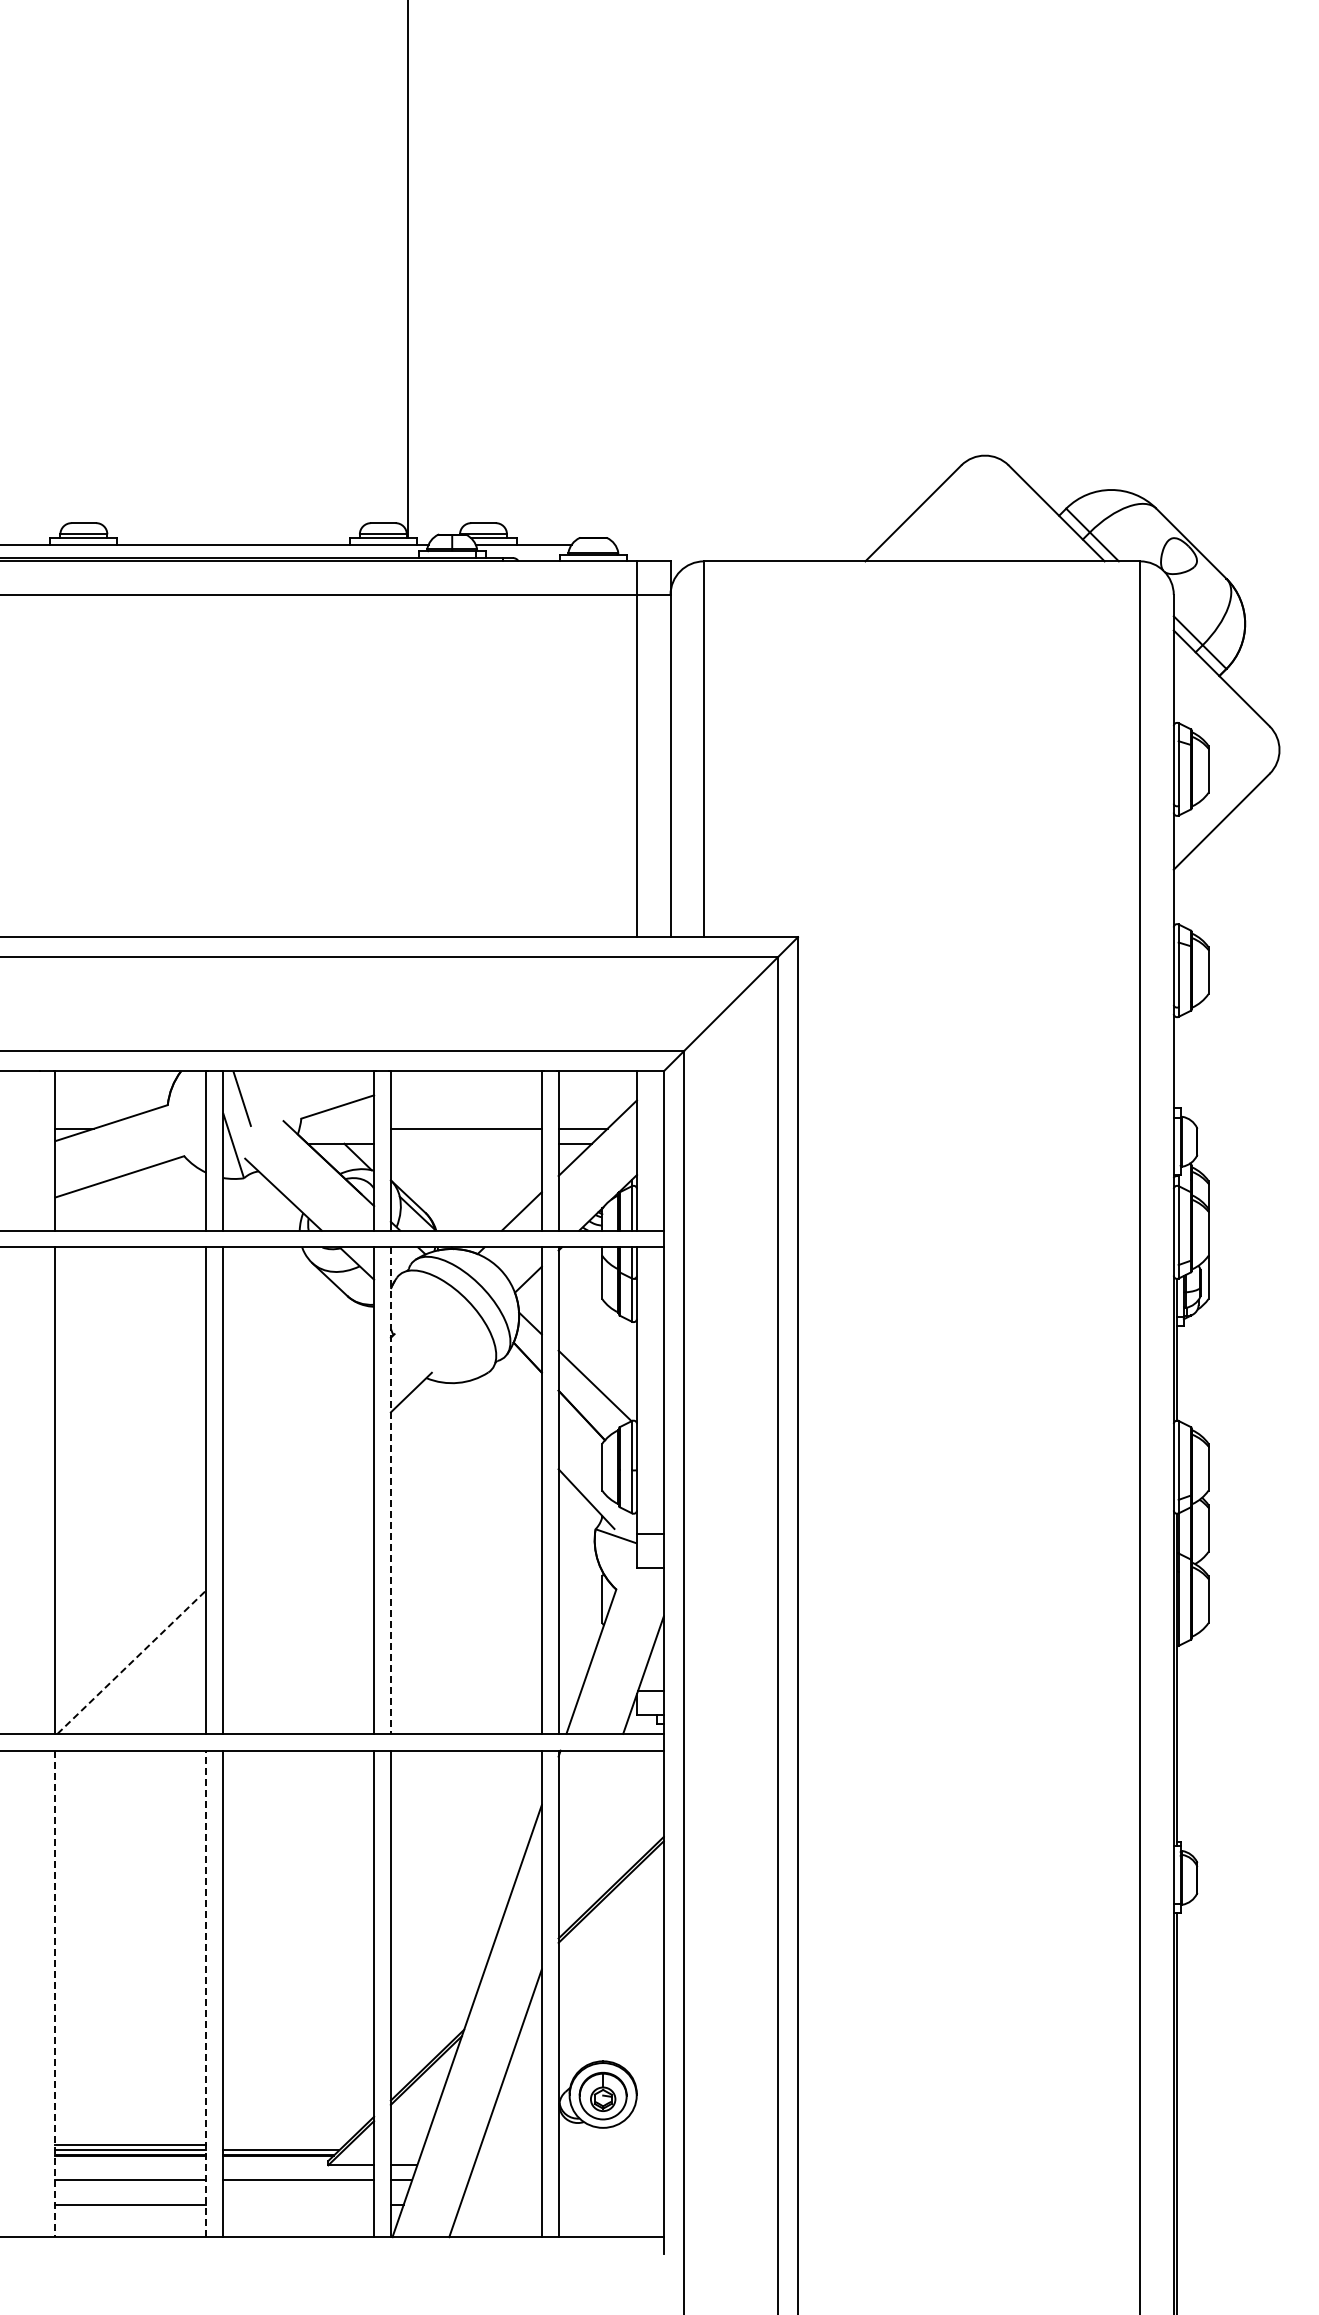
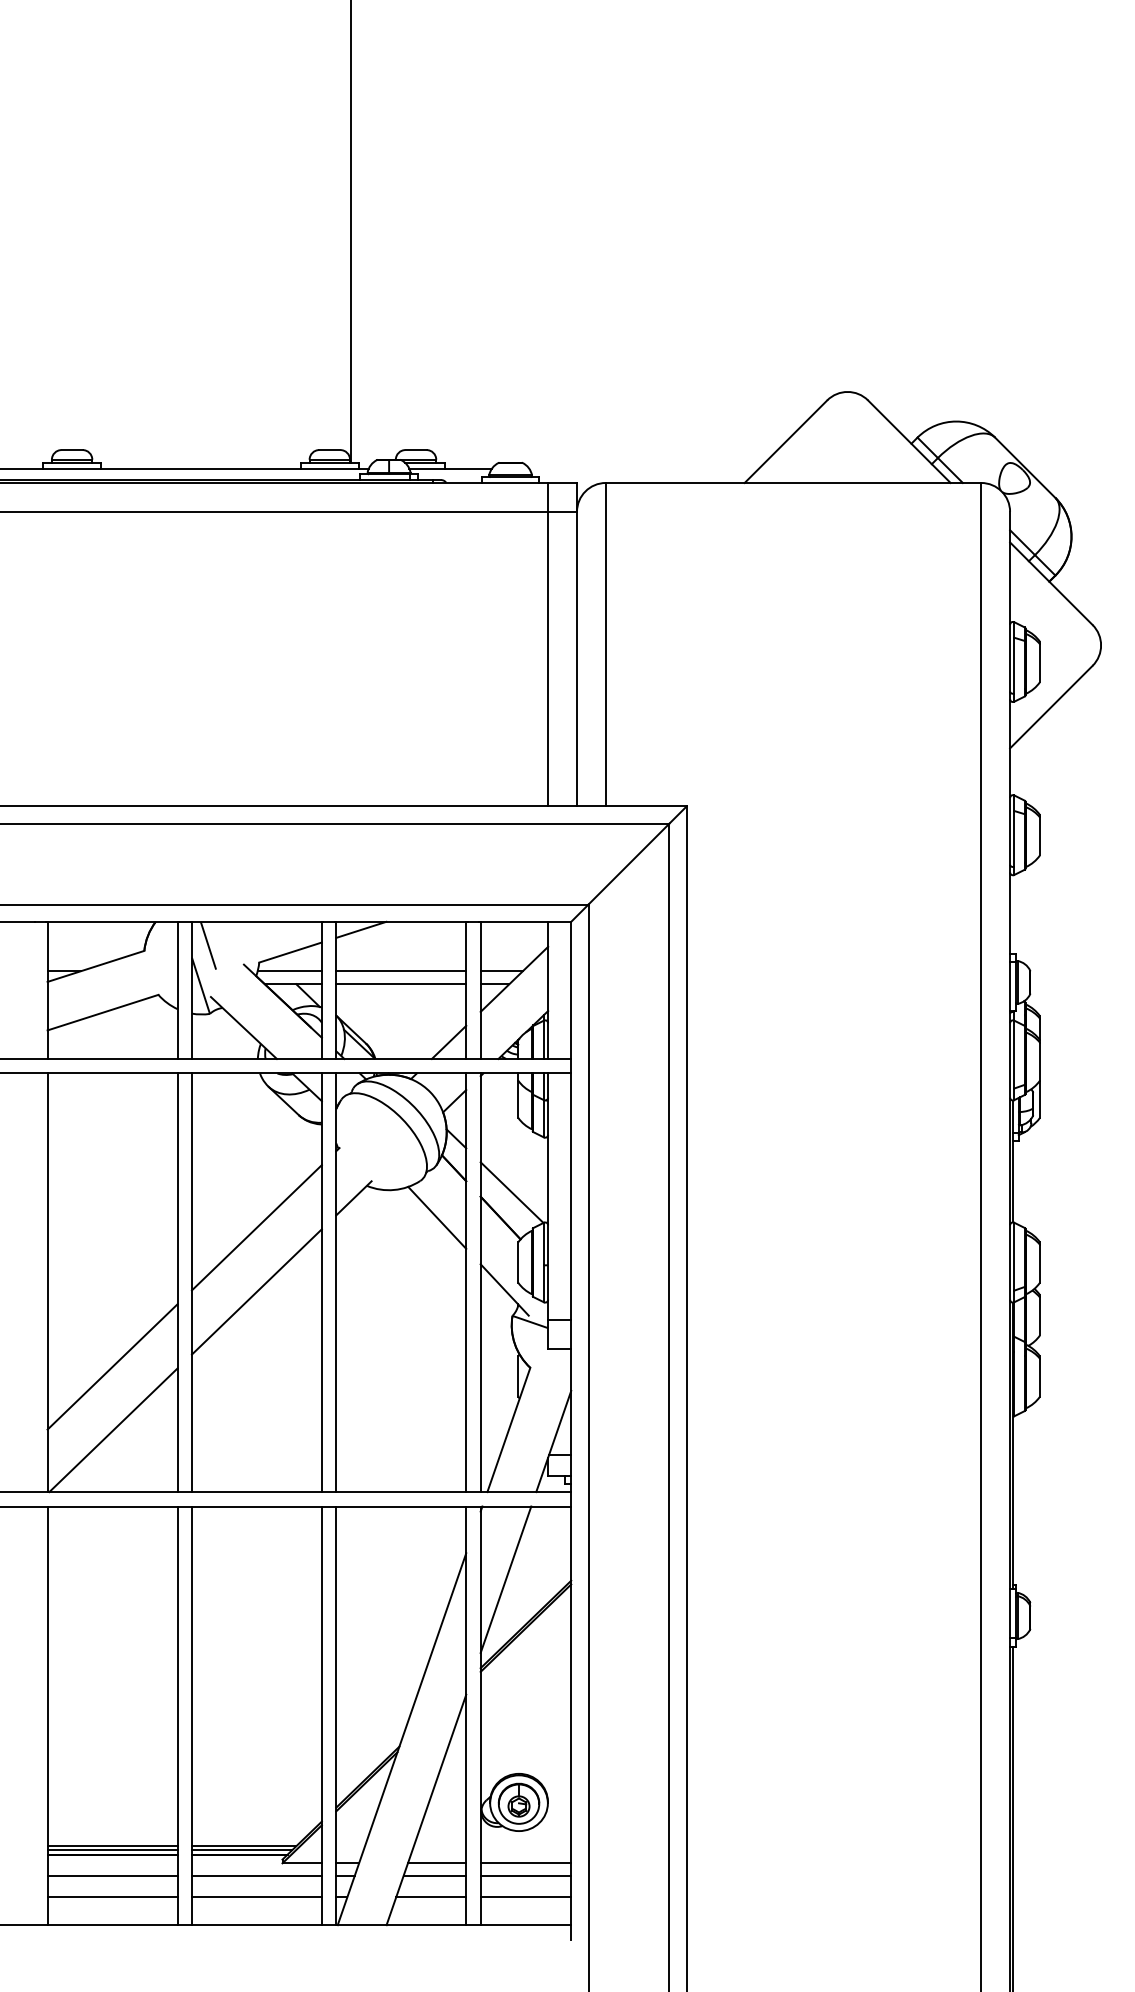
line: (419, 1080) -> (360, 929), added
line: (336, 1128) -> (289, 971), added
line: (465, 1143) -> (400, 983), added
line: (507, 1415) -> (436, 1218), added
line: (298, 1426) -> (256, 1227), added
line: (390, 1491) -> (335, 1283), dashed -> solid
line: (298, 1501) -> (256, 1292), added
line: (130, 1588) -> (112, 1366), added
line: (132, 1661) -> (113, 1429), dashed -> solid
line: (587, 1835) -> (505, 1579), added
line: (206, 1993) -> (177, 1715), dashed -> solid
line: (55, 1994) -> (47, 1716), dashed -> solid
line: (283, 2145) -> (243, 1846), added
line: (507, 2165) -> (436, 1863), added
line: (610, 2165) -> (525, 1863), added
line: (505, 2180) -> (434, 1876), added
line: (610, 2180) -> (525, 1876), added
line: (298, 2204) -> (256, 1897), added
line: (500, 2204) -> (430, 1897), added
line: (610, 2204) -> (525, 1897), added

